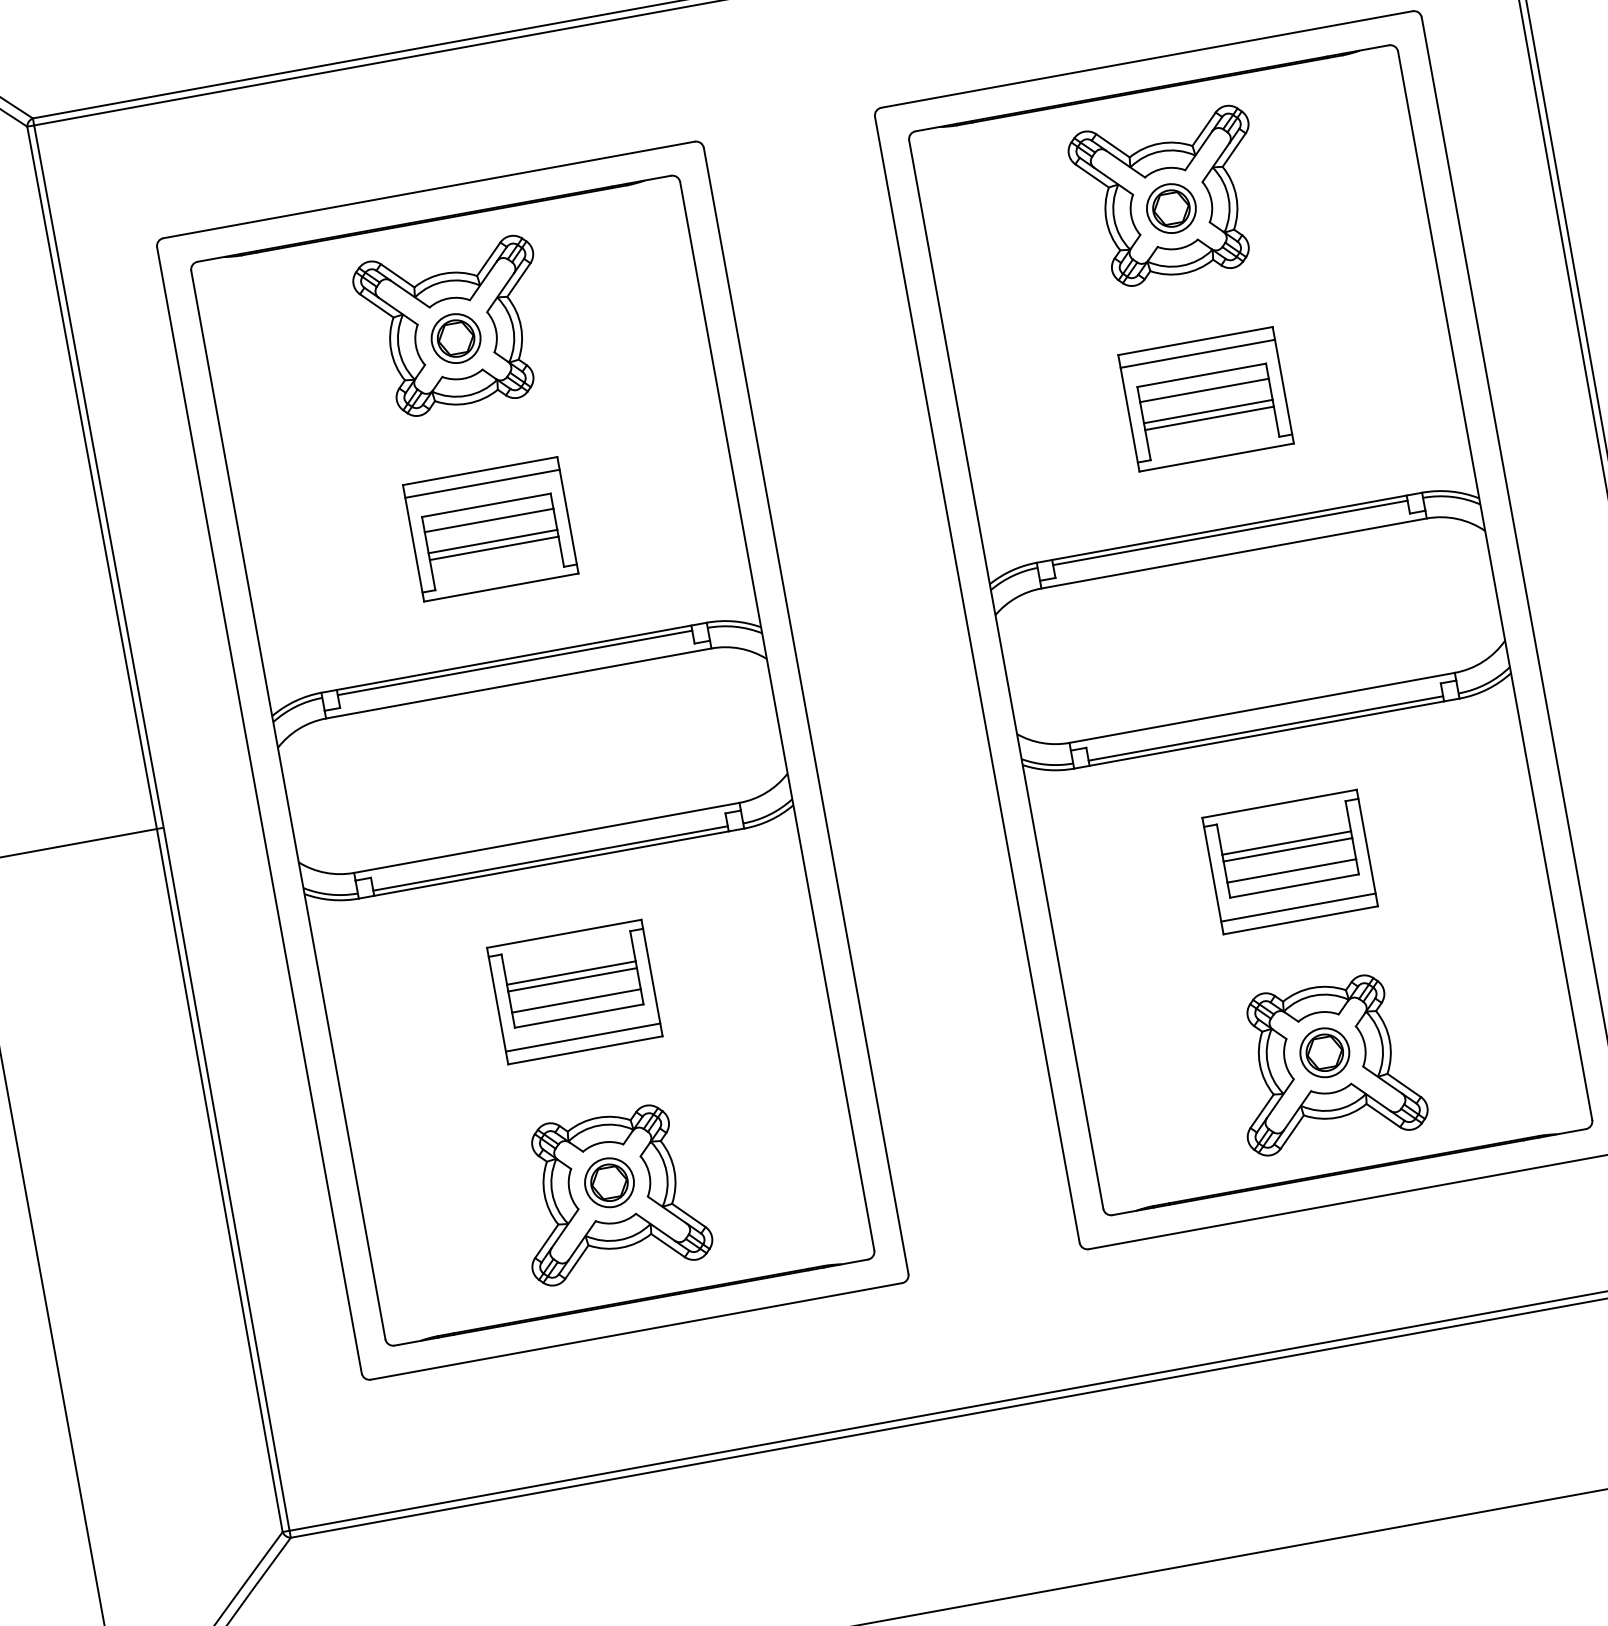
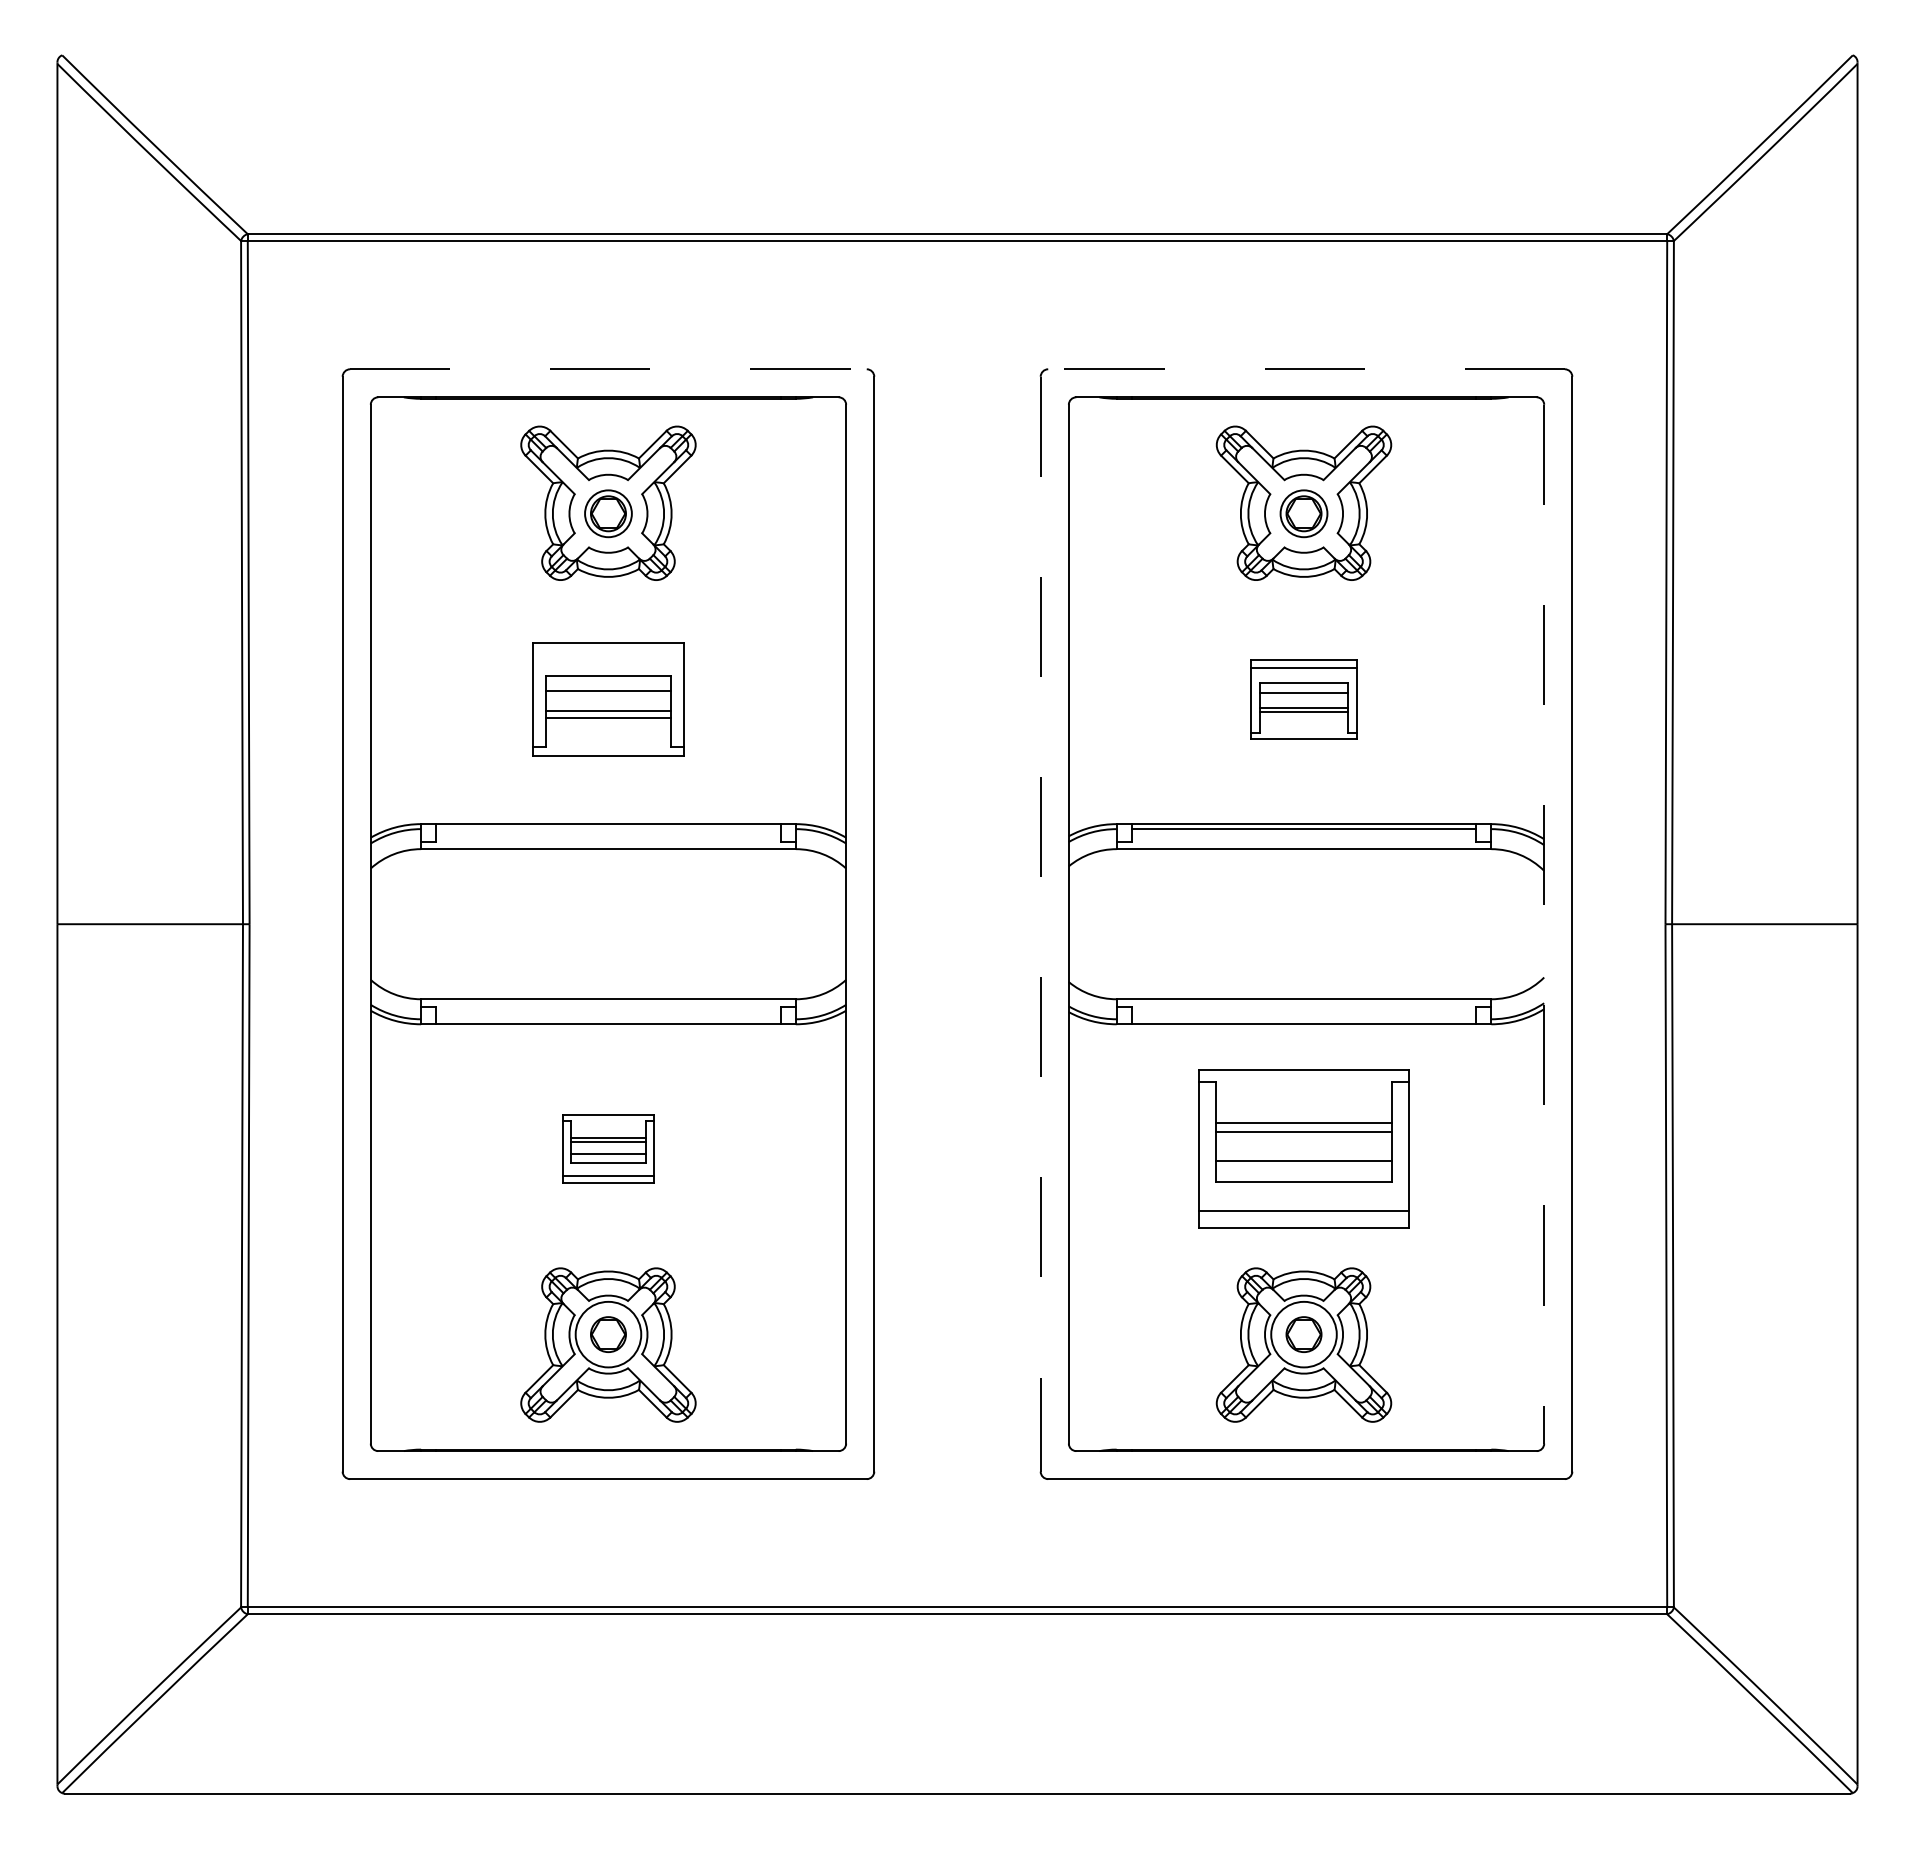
line: (1147, 59) -> (1306, 369), solid -> dashed
line: (429, 190) -> (608, 369), solid -> dashed
part: (1205, 399) -> (1303, 699), size x0.7
line: (482, 484) -> (608, 655), removed
line: (1495, 586) -> (1544, 924), solid -> dashed
line: (515, 663) -> (608, 829), removed
line: (977, 680) -> (1040, 924), solid -> dashed
line: (1265, 728) -> (1303, 1019), removed
line: (550, 858) -> (608, 1019), removed
part: (1289, 862) -> (1303, 1149), size x1.4
part: (574, 992) -> (608, 1149), size x0.6
circle: (1324, 1052) -> (1303, 1334), size x1.4
circle: (609, 1182) -> (608, 1334), size x1.4

